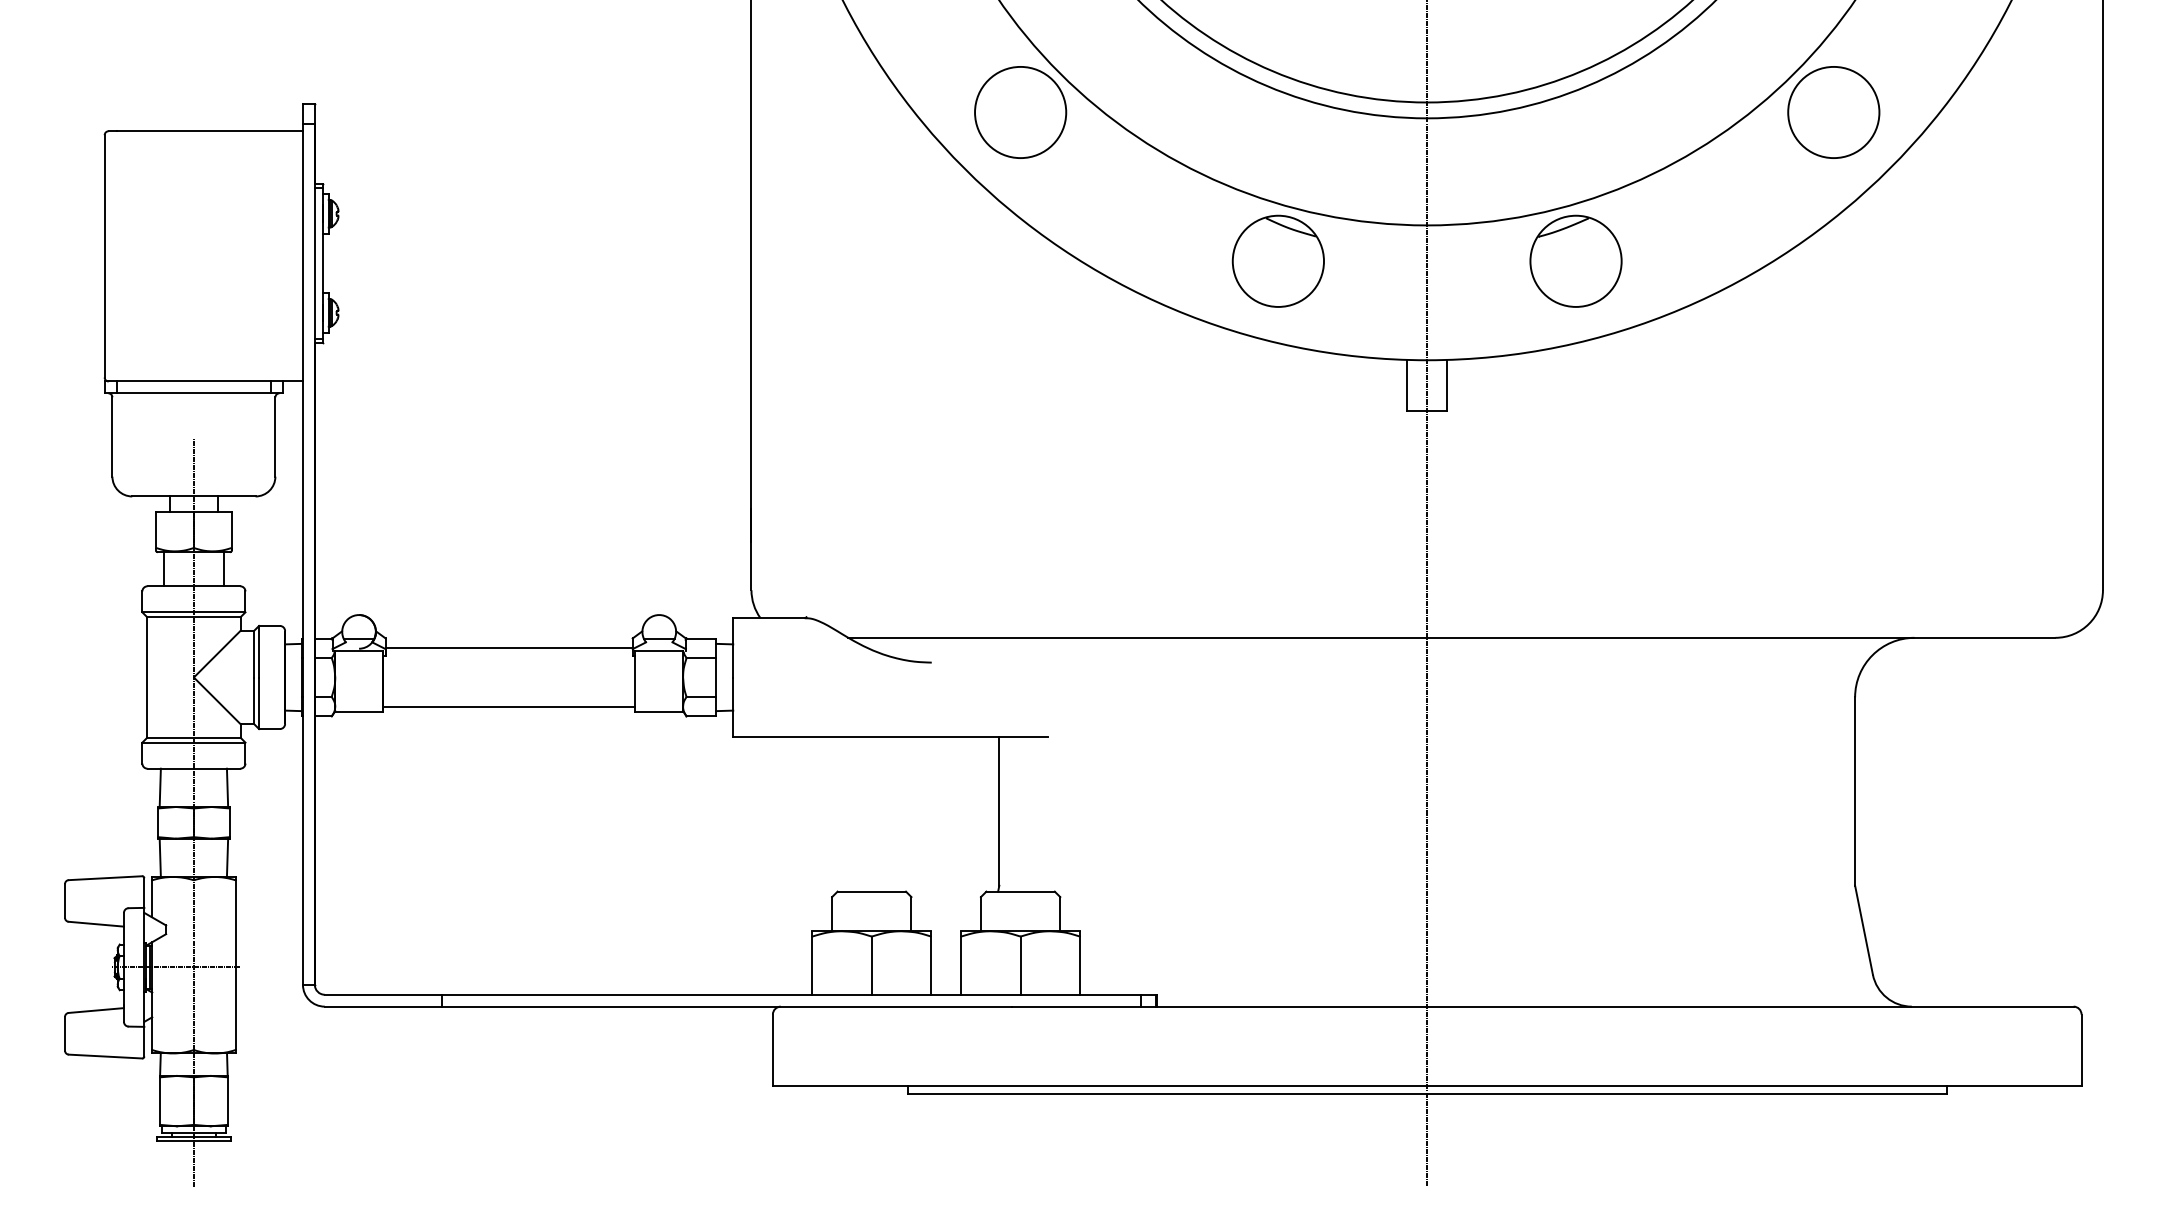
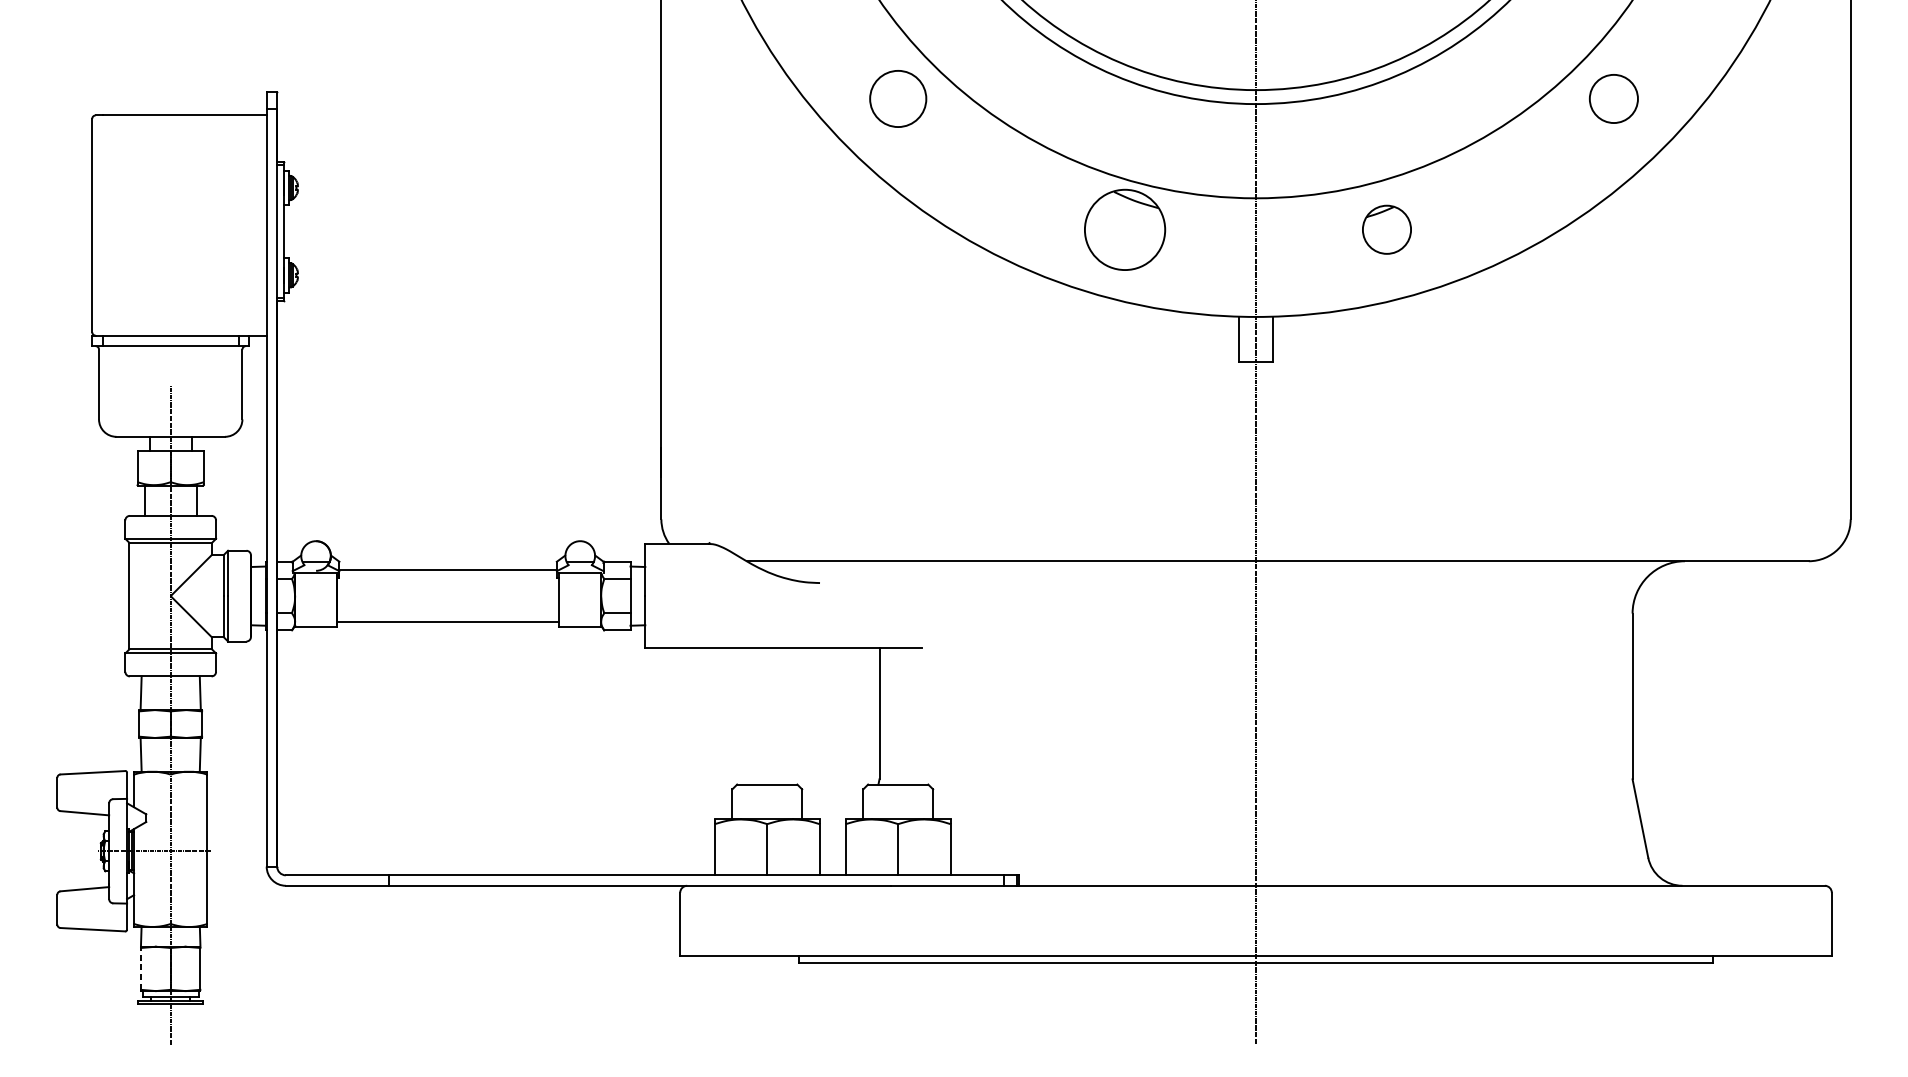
circle: (1020, 112) -> (898, 98), size x0.7
circle: (1833, 112) -> (1613, 98), size x0.6
part: (1575, 260) -> (1386, 229), size x0.6
line: (160, 1101) -> (141, 969), solid -> dashed

